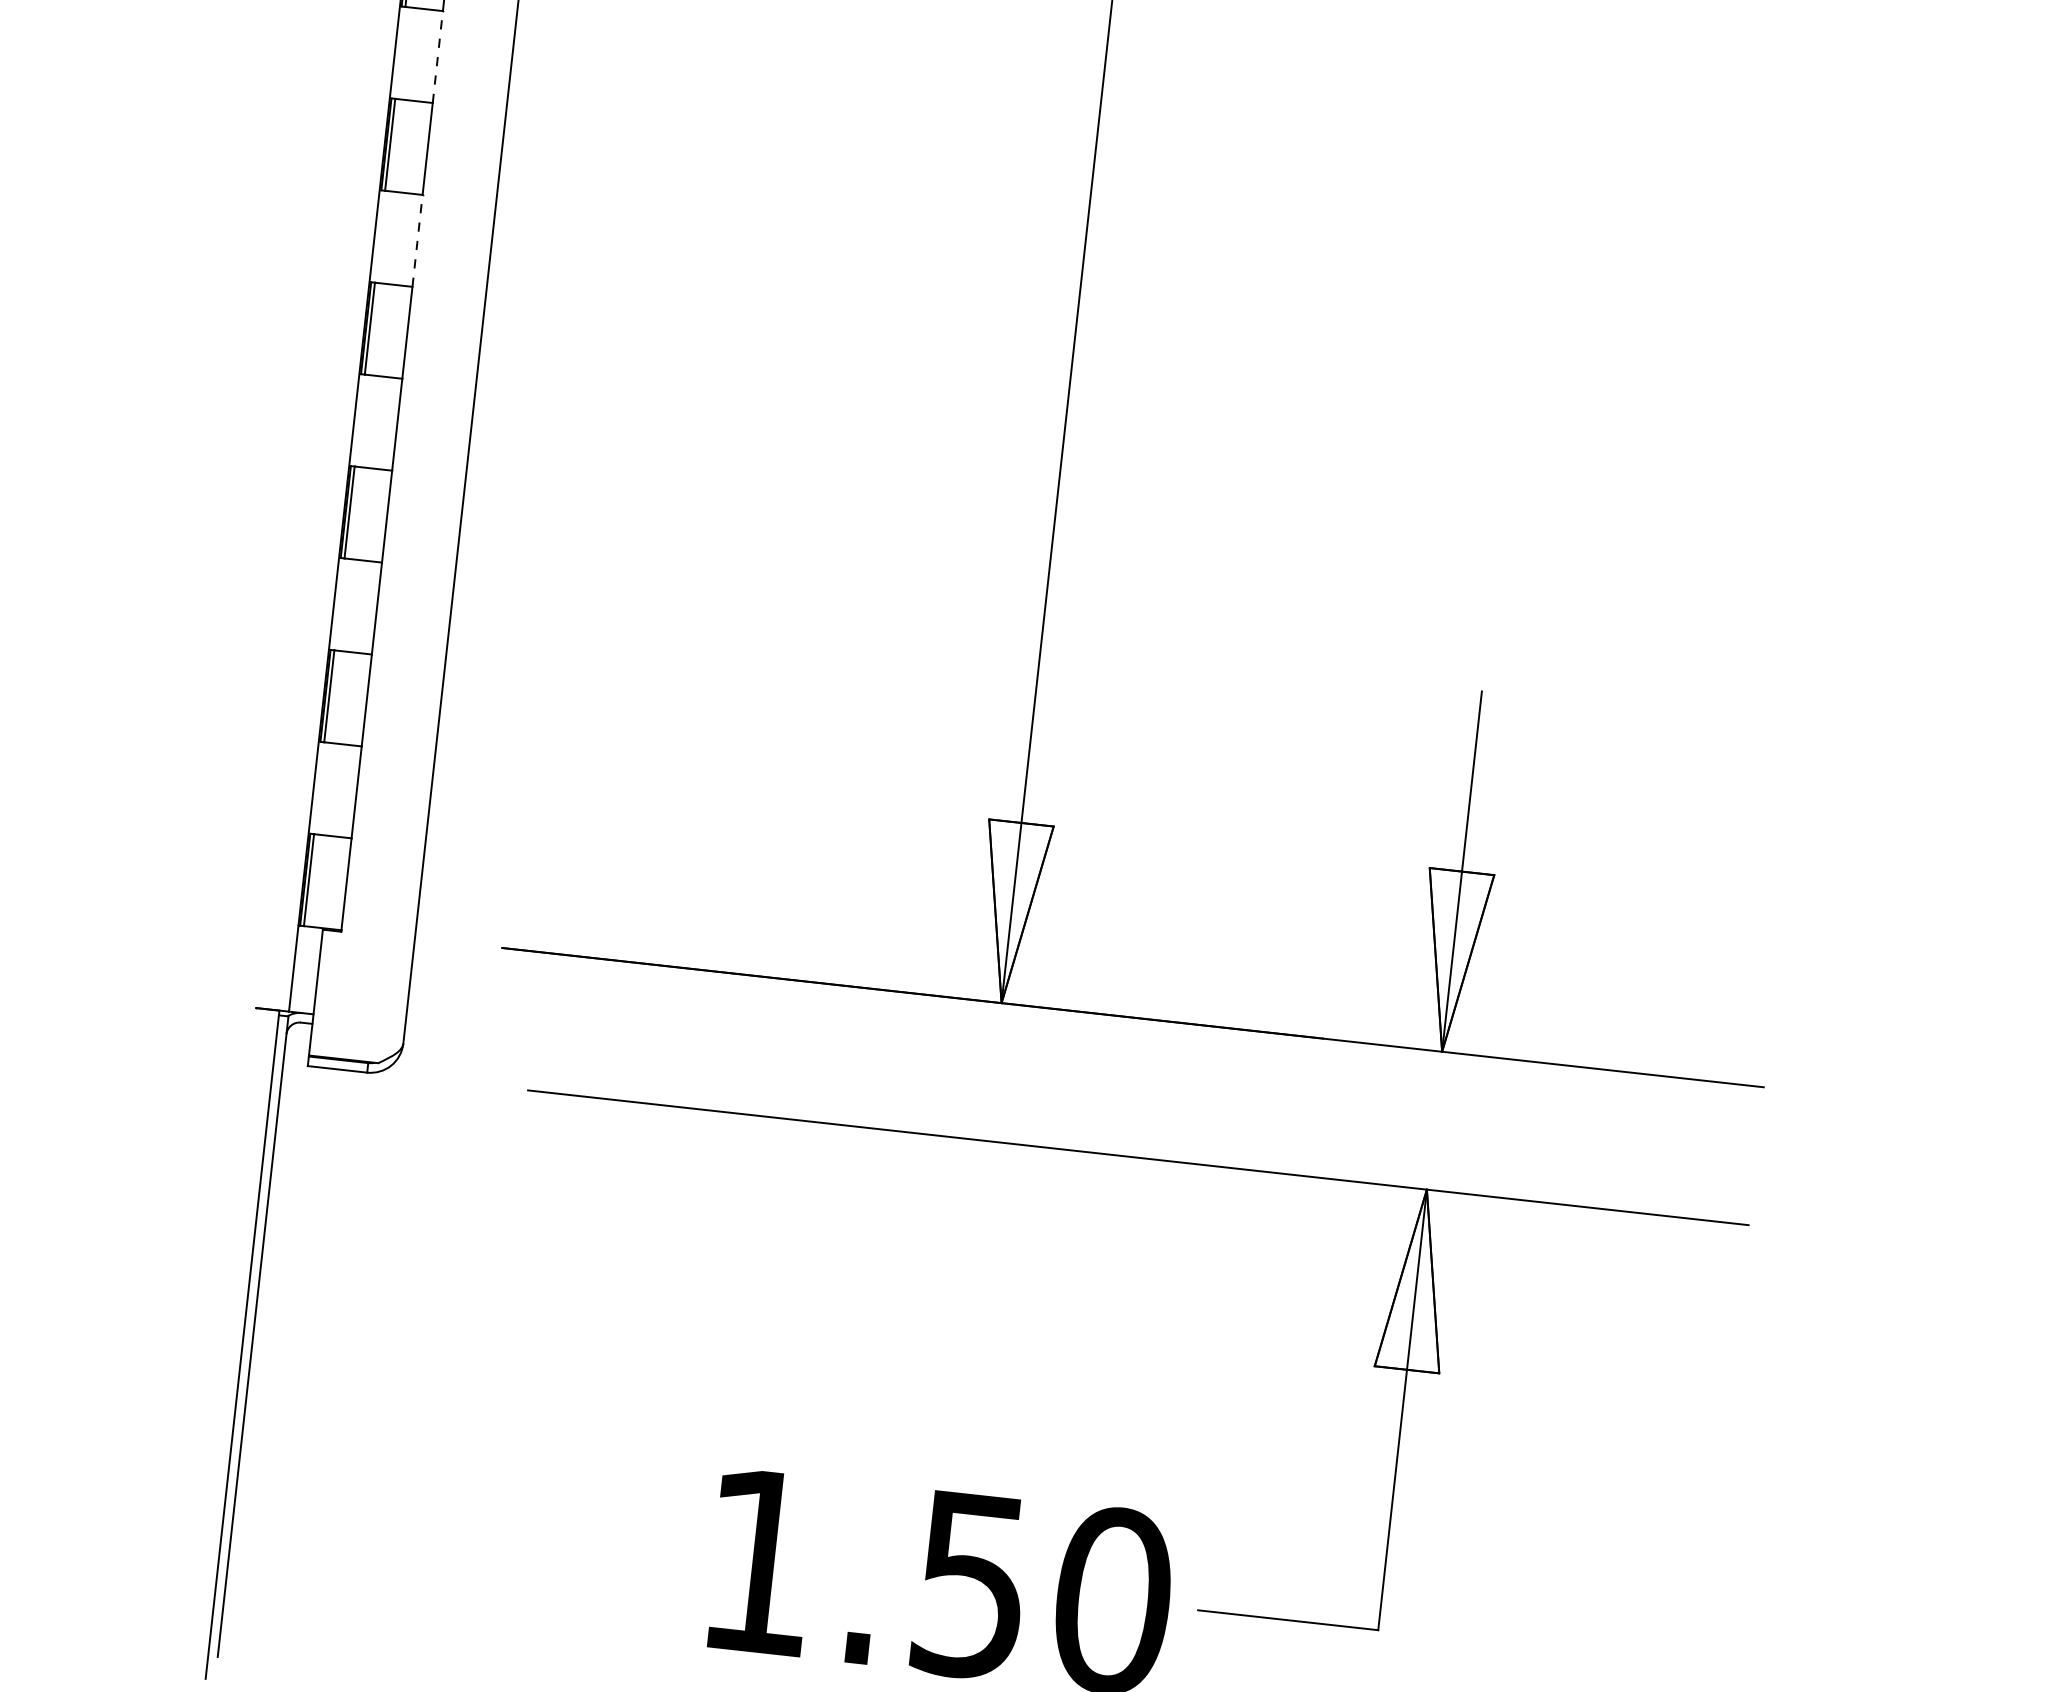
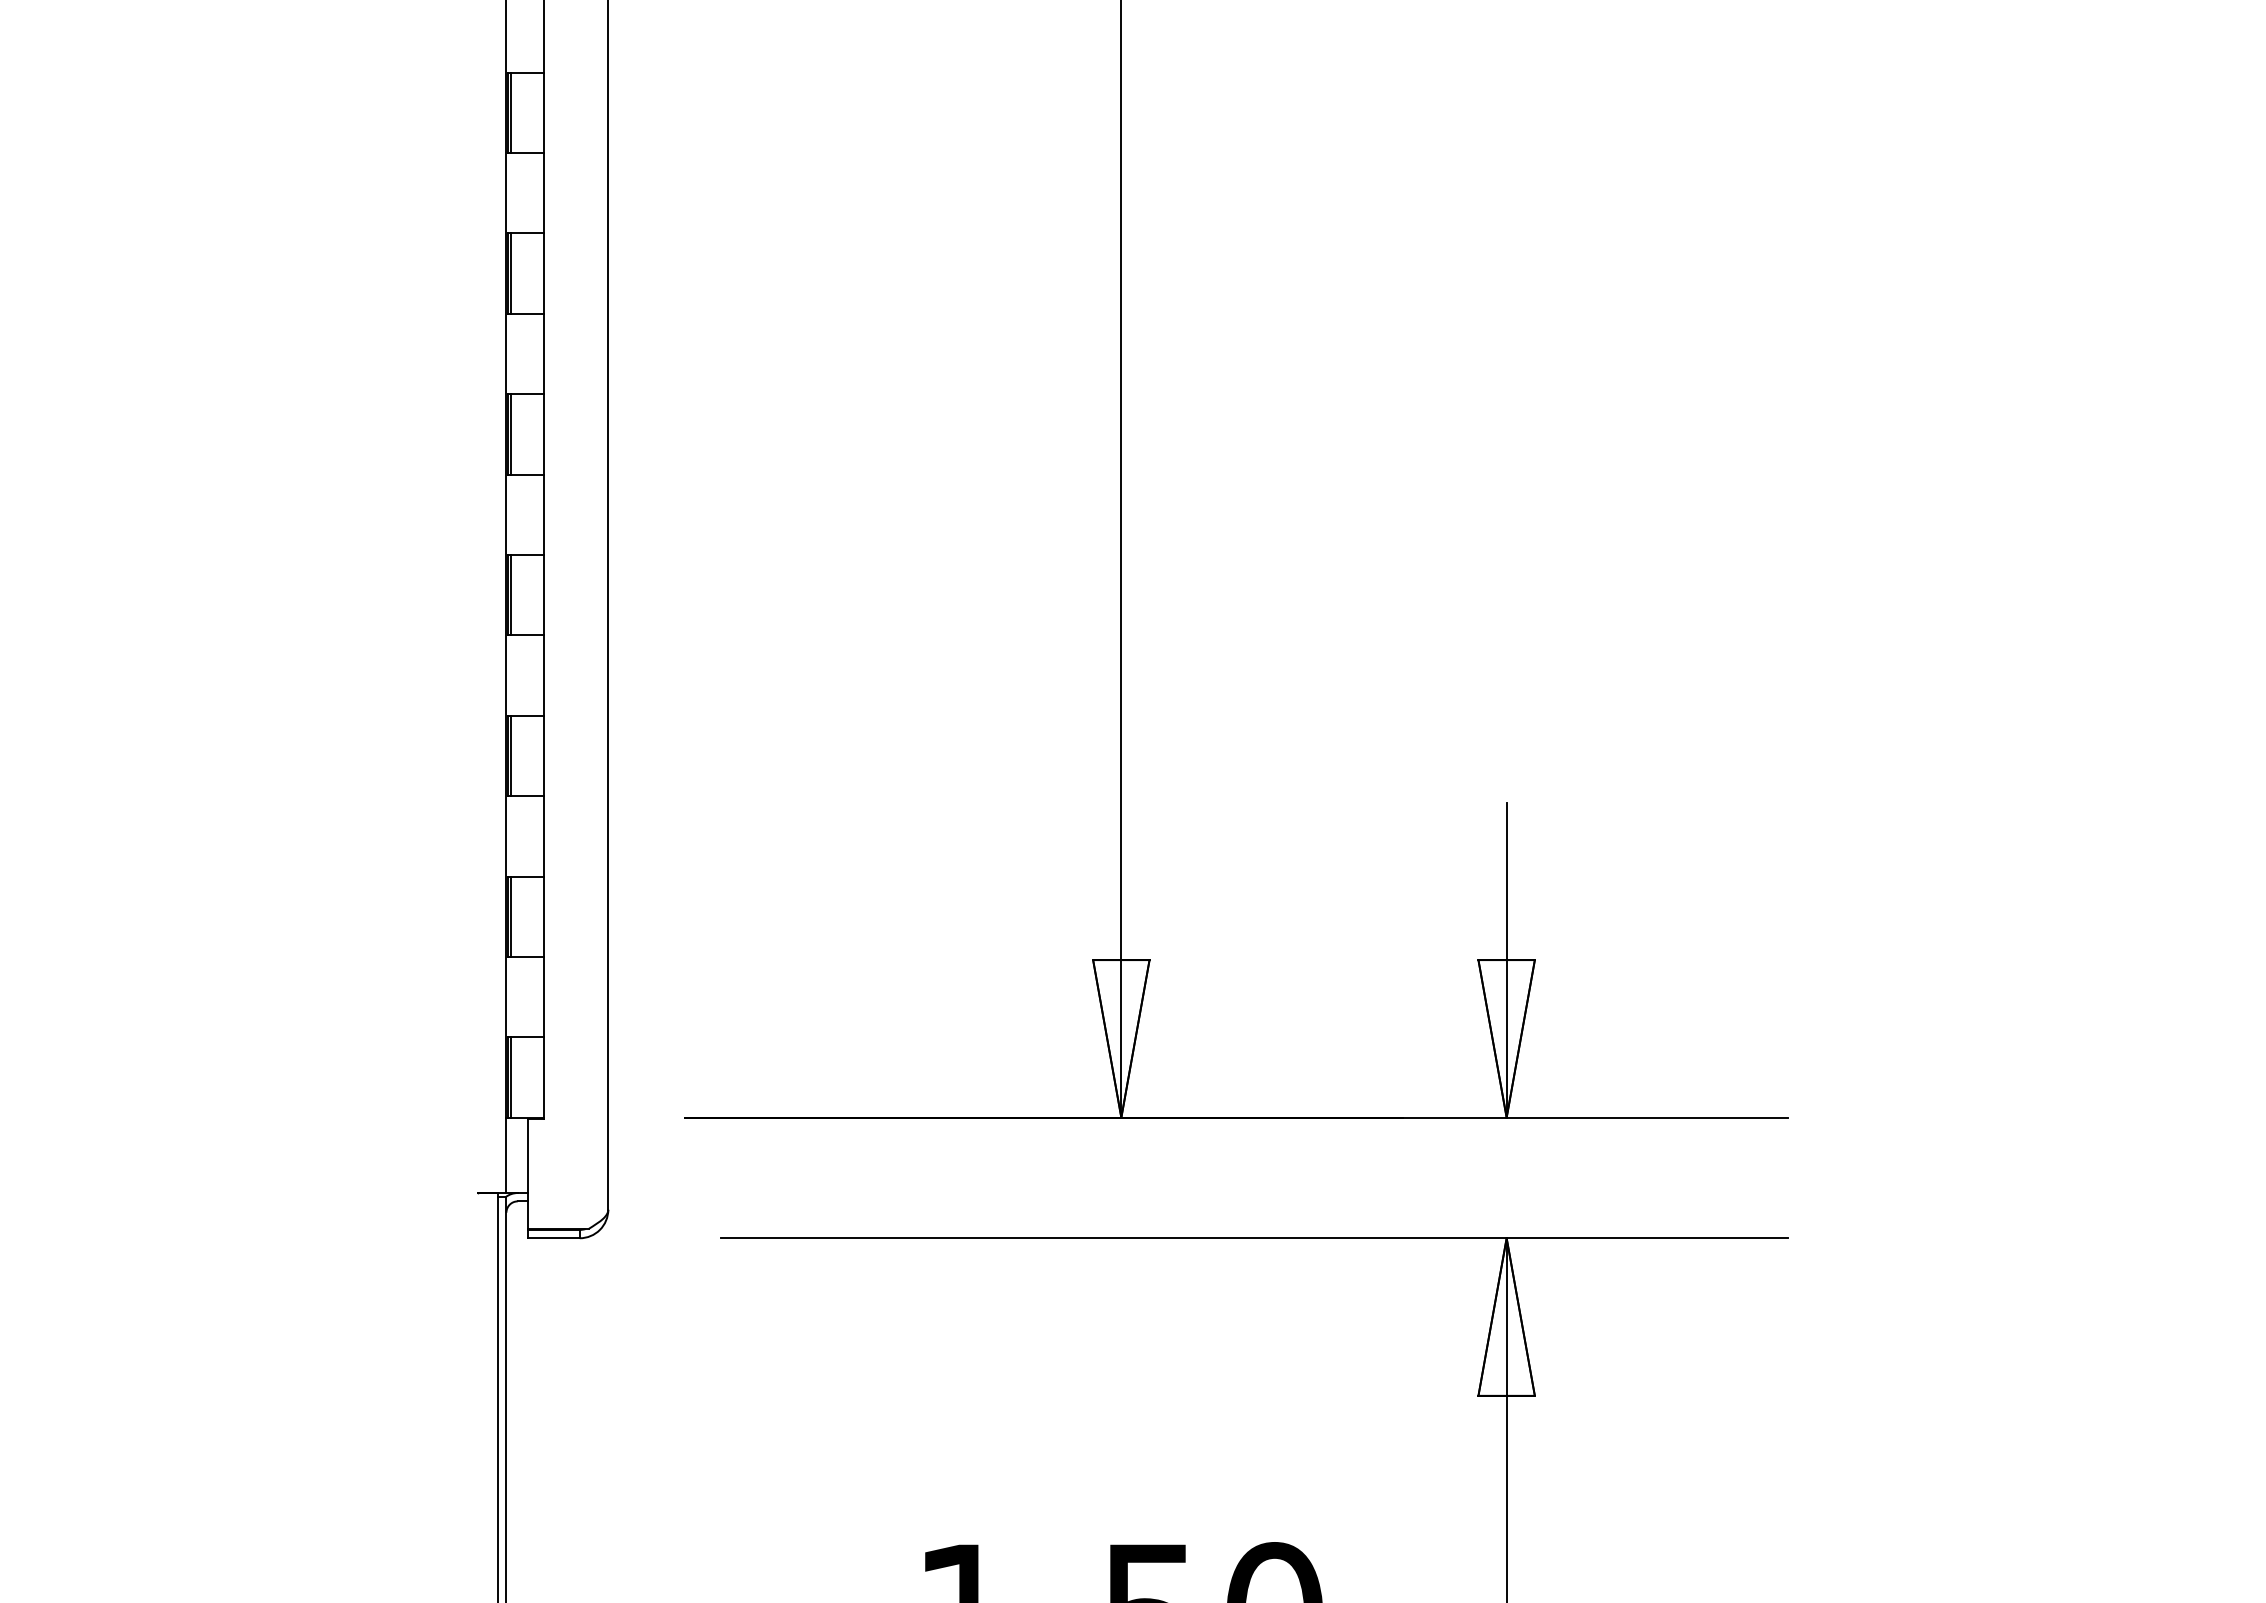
line: (437, 56) -> (543, 353), dashed -> solid
line: (417, 240) -> (543, 514), dashed -> solid

